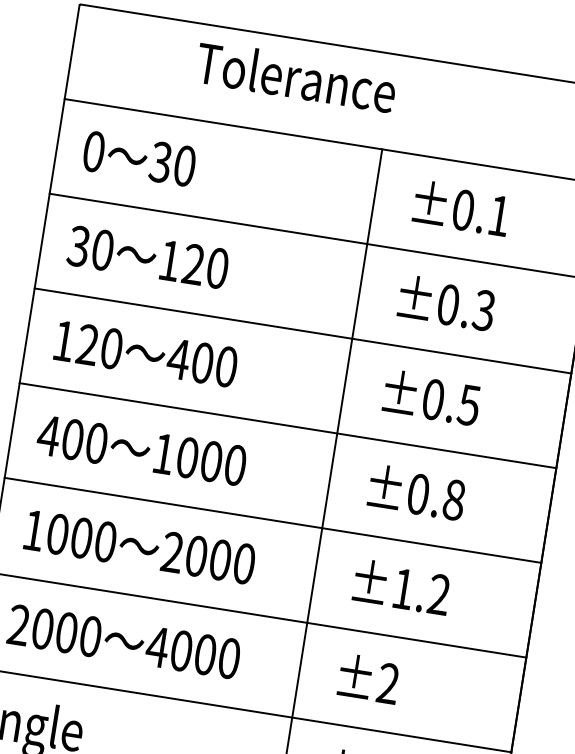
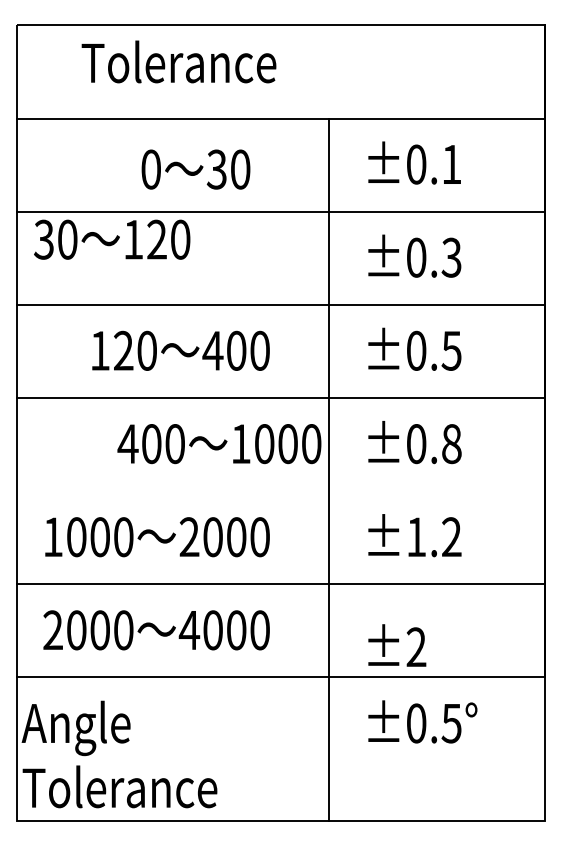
text: (295, 76) -> (178, 61), moved
text: (139, 158) -> (195, 169), moved
text: (148, 257) -> (112, 239), moved
text: (145, 353) -> (180, 350), moved
text: (141, 451) -> (219, 444), moved
line: (272, 520) -> (280, 491), removed
text: (369, 678) -> (397, 645), moved

